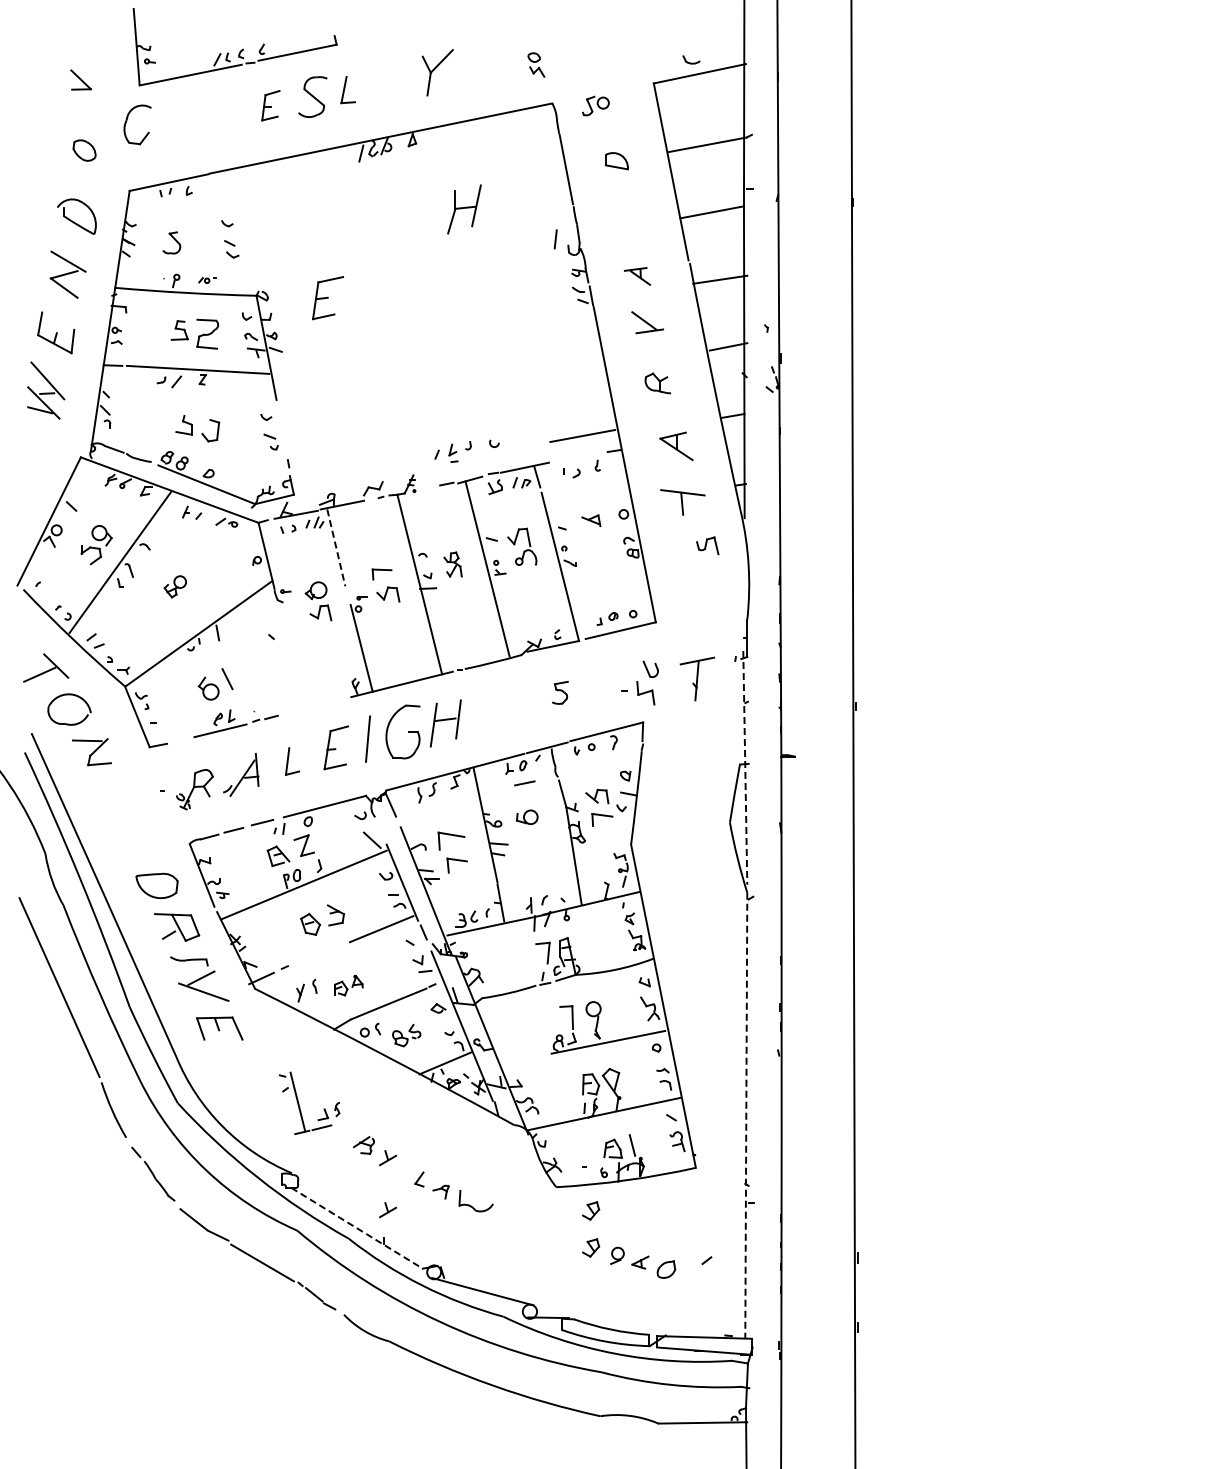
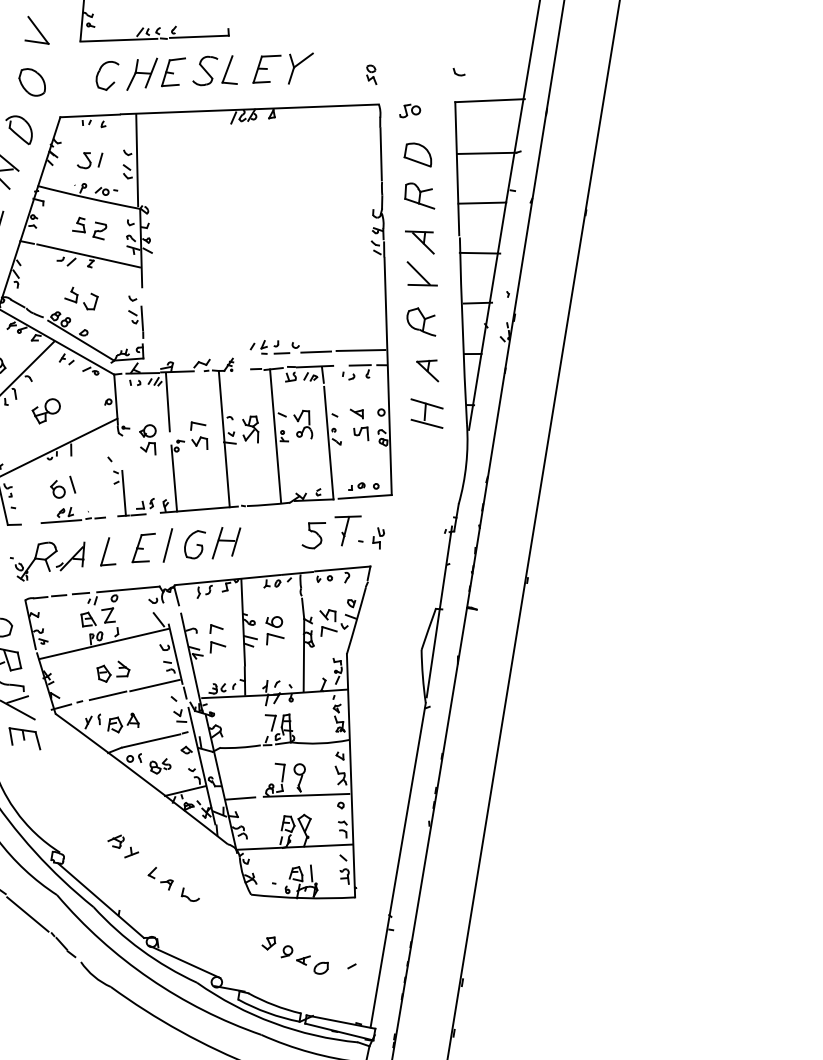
part: (691, 59) -> (459, 72), moved
part: (80, 79) -> (38, 30), size x1.67
part: (347, 89) -> (231, 69), size x1.43
part: (270, 105) -> (173, 71), size x1.43
part: (127, 121) -> (99, 71), moved
part: (84, 150) -> (32, 82), size x1.67
part: (616, 160) -> (418, 153), size x1.67
part: (464, 209) -> (142, 74), moved
part: (627, 215) -> (420, 195), added
line: (241, 231) -> (136, 160), added
line: (555, 239) -> (100, 160), moved
part: (637, 276) -> (420, 240), size x1.67
part: (207, 280) -> (106, 191), size x1.67
part: (328, 298) -> (267, 69), moved
part: (647, 322) -> (421, 275), size x1.43
part: (207, 333) -> (99, 230), size x0.71
part: (657, 383) -> (421, 321), size x1.67
line: (283, 441) -> (142, 318), added
line: (522, 448) -> (315, 352), added
line: (585, 455) -> (360, 365), added
line: (686, 519) -> (426, 423), added
part: (707, 545) -> (361, 432), moved
line: (336, 548) -> (167, 402), dashed -> solid
part: (452, 564) -> (250, 428), size x1.43
part: (175, 586) -> (46, 411), size x1.67
part: (696, 678) -> (345, 529), moved
part: (647, 682) -> (378, 537), size x0.62
part: (559, 692) -> (313, 534), size x1.67
part: (402, 731) -> (193, 544), size x0.71
part: (292, 761) -> (110, 552), size x1.43
line: (745, 767) -> (439, 611), dashed -> solid
line: (524, 783) -> (281, 353), moved
part: (194, 789) -> (35, 561), size x1.43
part: (451, 841) -> (216, 630), size x0.62
part: (531, 842) -> (274, 640), added
line: (320, 952) -> (107, 695), added
part: (348, 985) -> (123, 722), size x1.43
line: (521, 1060) -> (241, 798), added
part: (299, 1103) -> (125, 494), moved
line: (746, 1115) -> (398, 865), dashed -> solid
part: (475, 1201) -> (190, 895), size x0.71
part: (387, 1210) -> (125, 891), removed
part: (591, 1210) -> (273, 915), removed
line: (357, 1228) -> (101, 900), dashed -> solid

